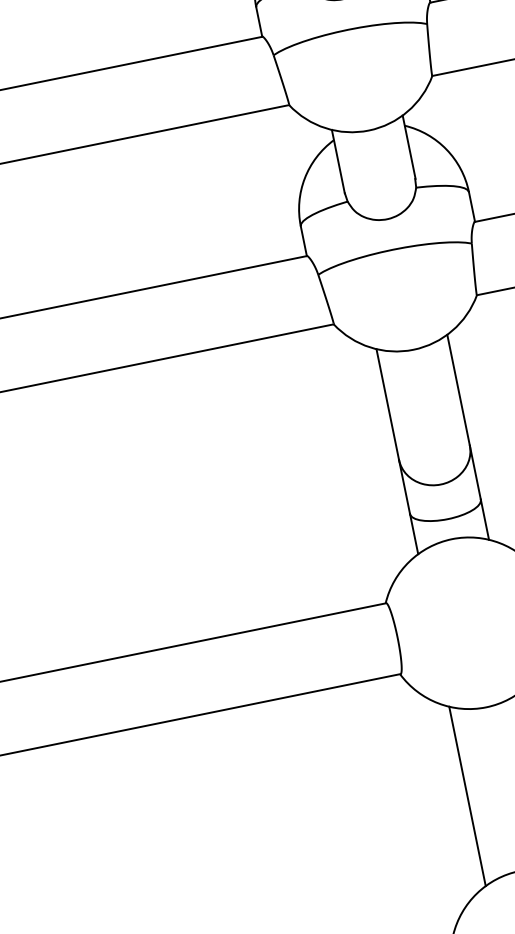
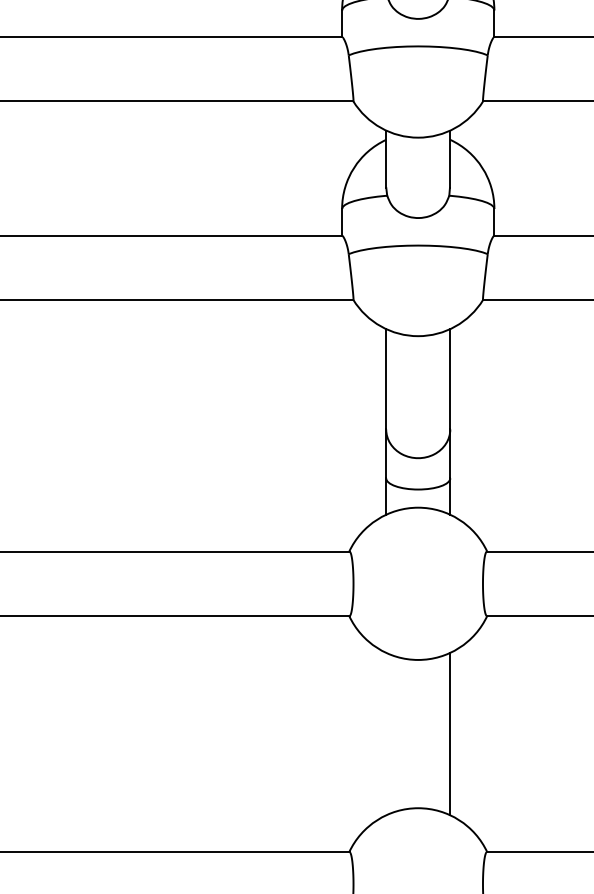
line: (467, 795) -> (386, 733), removed

